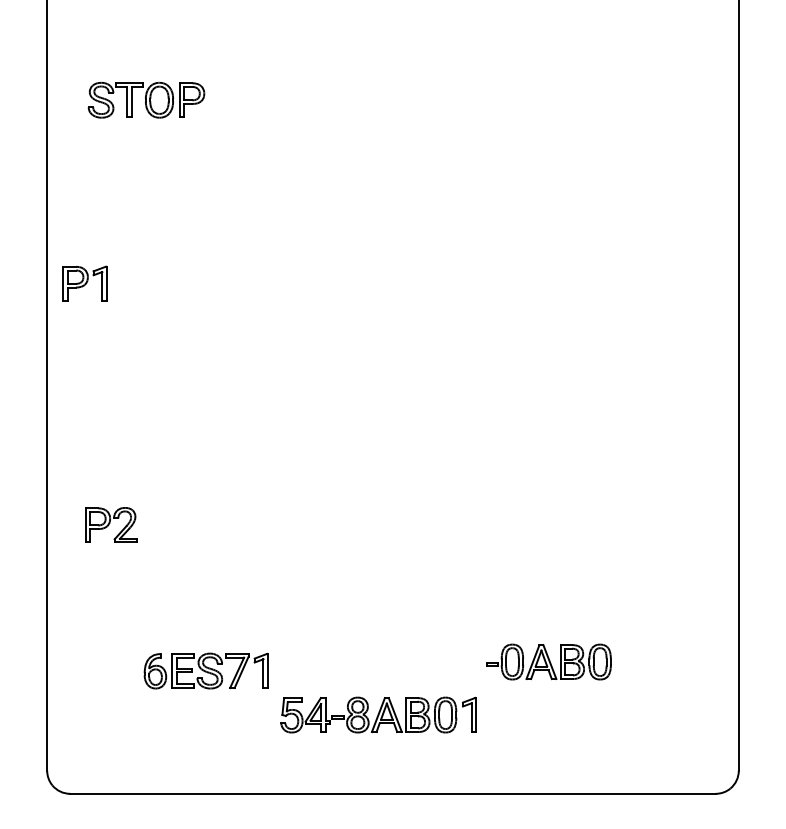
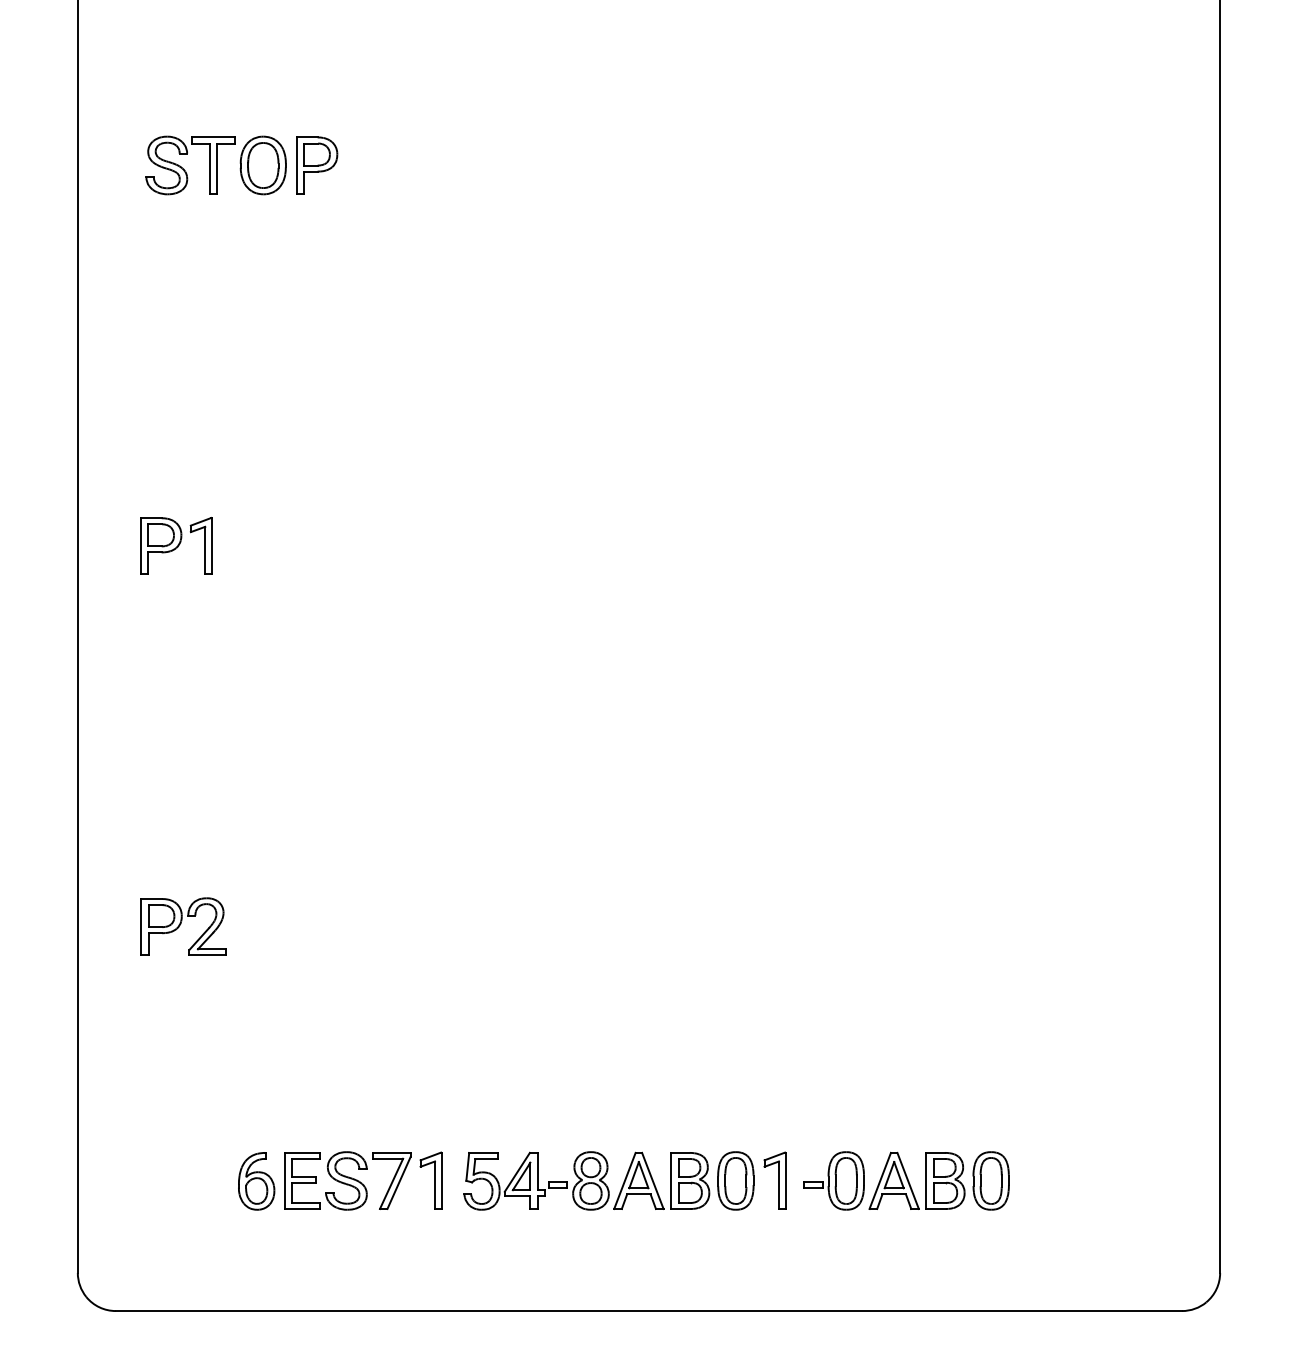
part: (84, 283) -> (175, 545), moved
part: (111, 524) -> (184, 925), moved
part: (548, 661) -> (905, 1180), moved
part: (205, 670) -> (339, 1180), moved

